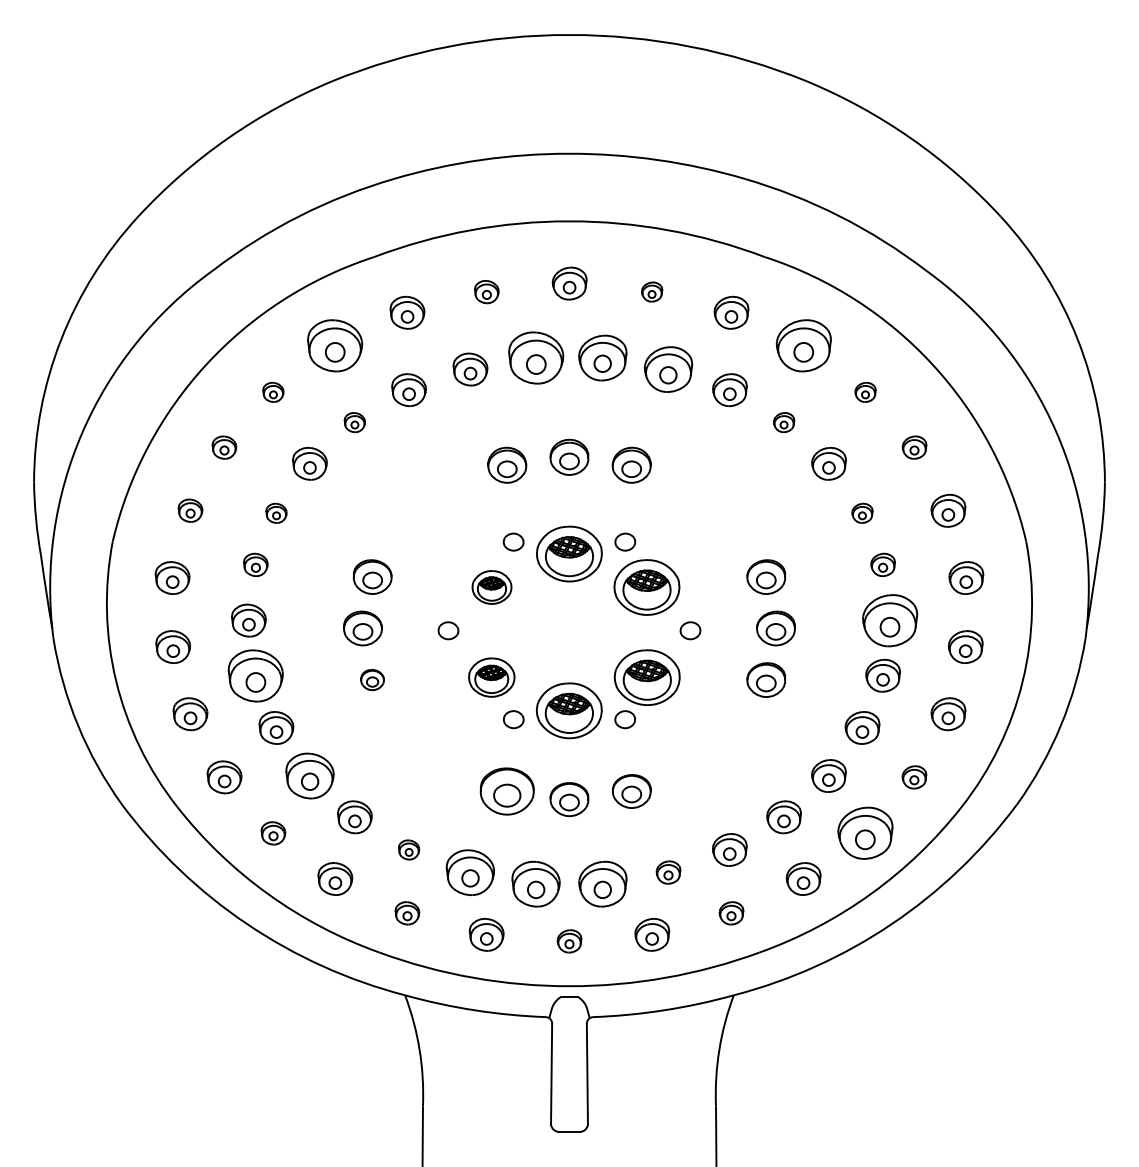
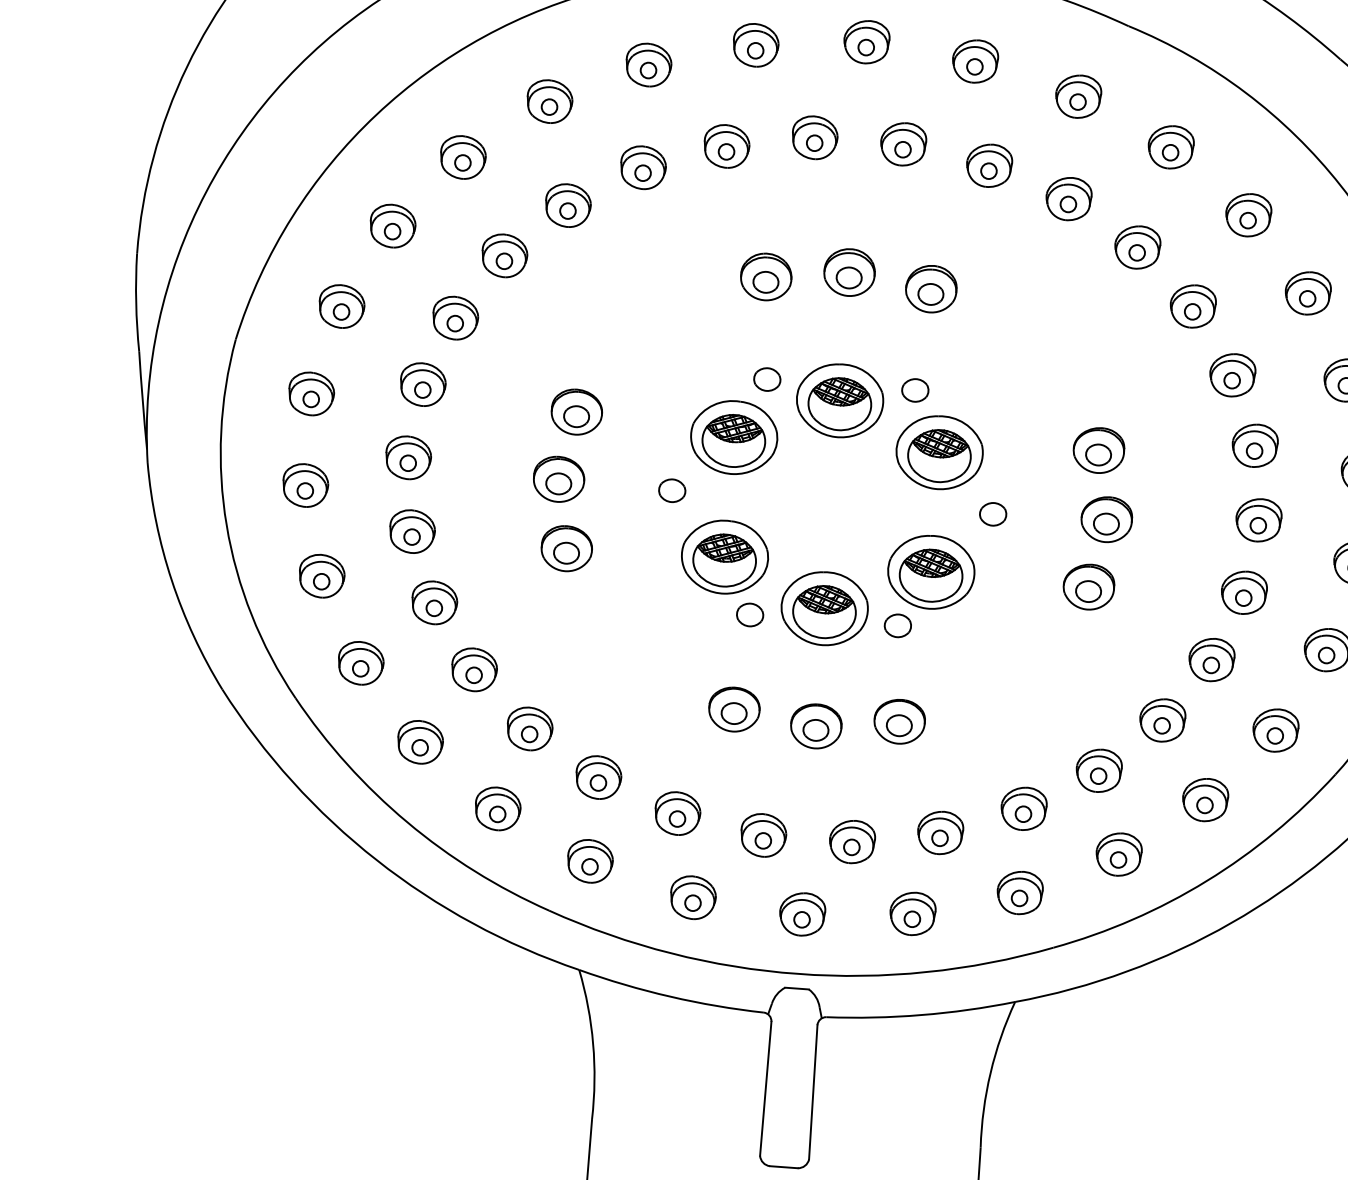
part: (486, 291) -> (755, 44), size x1.43
part: (651, 291) -> (974, 60), size x1.67
part: (335, 345) -> (550, 101), size x0.62
part: (803, 345) -> (1170, 147), size x0.62
part: (535, 358) -> (814, 138), size x0.62
part: (602, 358) -> (902, 144), size x0.71
part: (668, 369) -> (989, 165), size x0.71
part: (273, 392) -> (463, 157), size x1.67
part: (865, 392) -> (1248, 215), size x1.67
part: (354, 422) -> (567, 205), size x1.67
part: (783, 422) -> (1136, 247), size x1.67
part: (224, 447) -> (393, 225), size x1.43
part: (914, 447) -> (1308, 293), size x1.43
part: (190, 510) -> (341, 306), size x1.43
part: (276, 513) -> (455, 318), size x1.67
part: (862, 513) -> (1232, 375), size x1.67
part: (255, 564) -> (422, 384), size x1.43
part: (882, 564) -> (1254, 445), size x1.43
part: (491, 587) -> (733, 437), size x1.67
part: (889, 620) -> (1258, 520), size x0.62
part: (255, 675) -> (411, 531), size x0.62
part: (491, 677) -> (724, 556), size x1.43
part: (372, 679) -> (566, 547), size x1.67
part: (309, 775) -> (473, 669), size x0.71
part: (914, 777) -> (1275, 730), size x1.43
part: (506, 791) -> (733, 709), size x0.71
part: (273, 833) -> (420, 742), size x1.43
part: (865, 833) -> (1205, 800), size x0.62
part: (408, 849) -> (597, 776), size x1.67
part: (470, 872) -> (677, 813), size x0.71
part: (668, 872) -> (940, 832), size x1.43
part: (535, 884) -> (762, 835), size x0.71
part: (602, 884) -> (851, 842), size x0.71
part: (407, 913) -> (590, 861), size x1.43
part: (731, 913) -> (1020, 893), size x1.43
part: (569, 941) -> (802, 914), size x1.43

